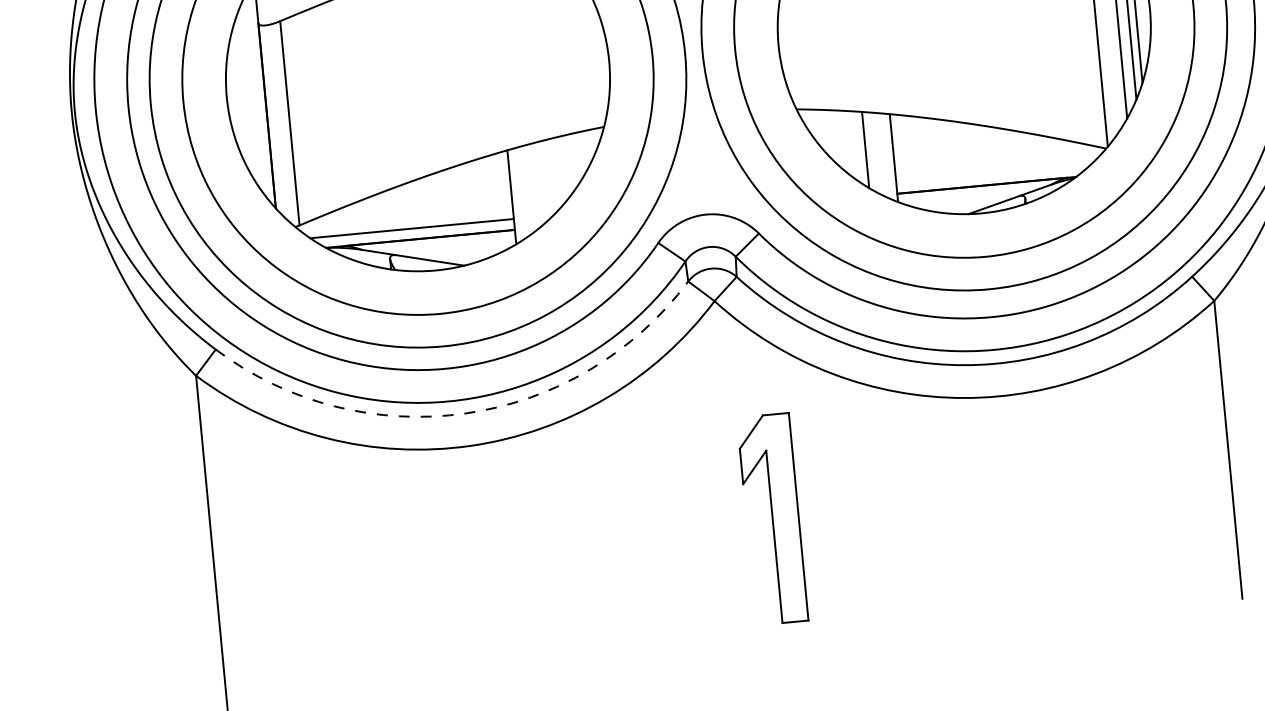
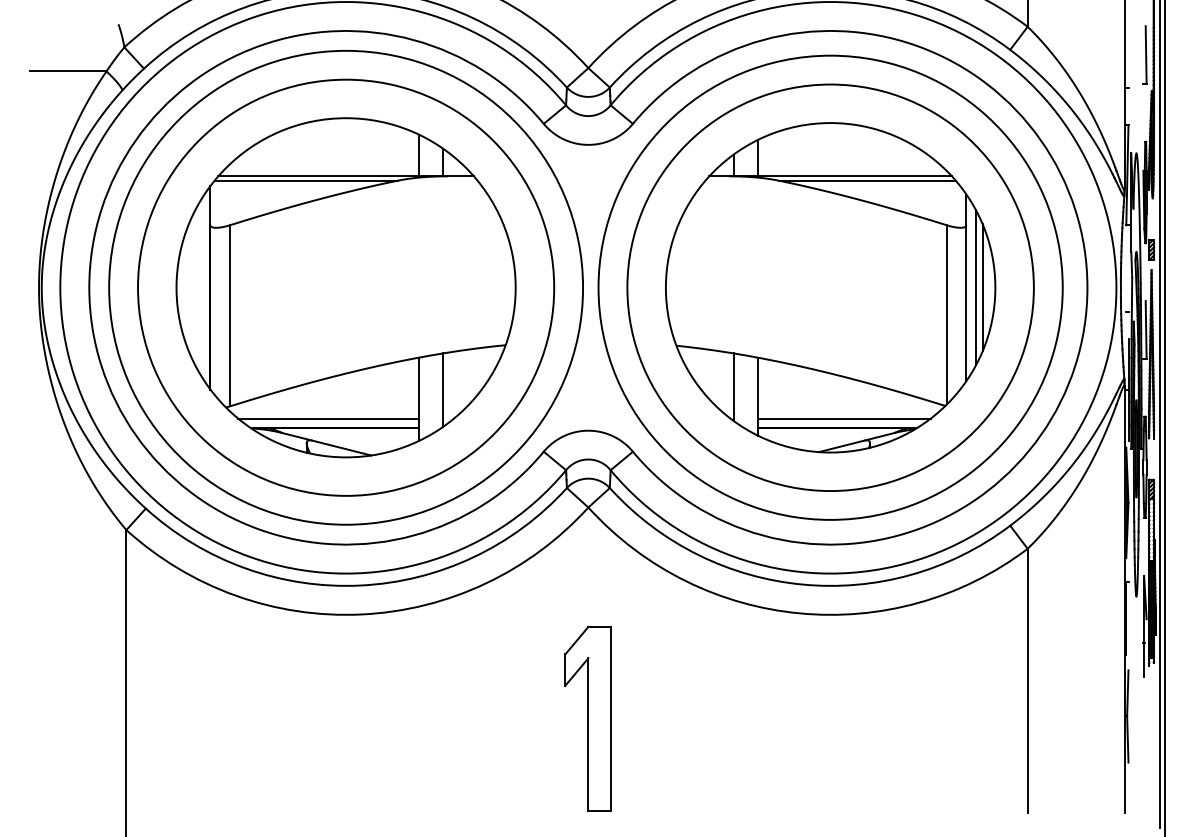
line: (992, 173) -> (843, 418), added
line: (538, 183) -> (443, 389), added
arc: (465, 413) -> (360, 585), dashed -> solid
part: (771, 518) -> (587, 718), moved

